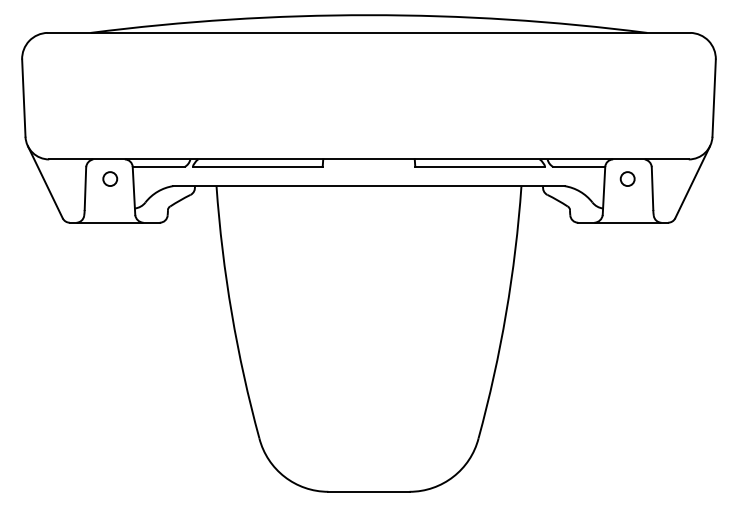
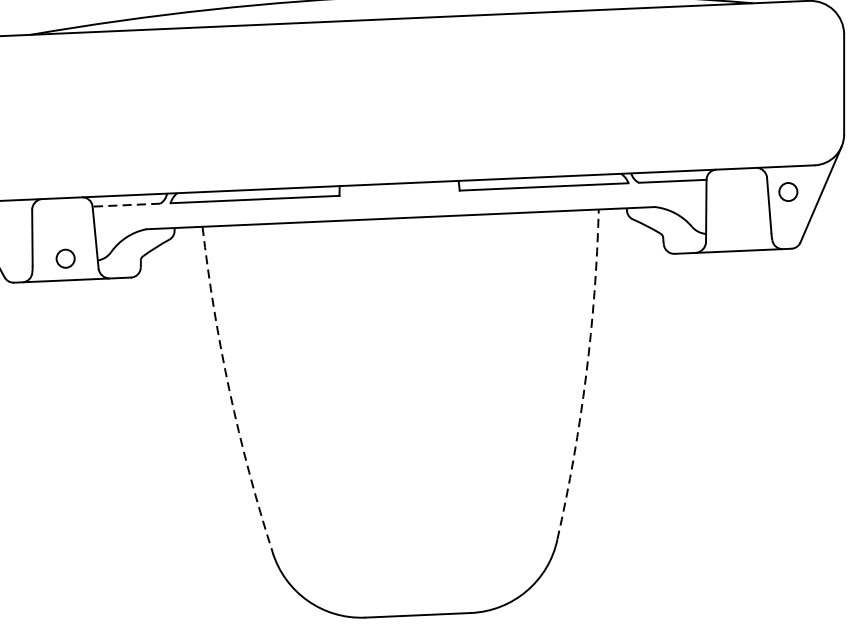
line: (158, 166) -> (126, 204), solid -> dashed
circle: (110, 178) -> (65, 257), moved
circle: (627, 178) -> (788, 191), moved
arc: (231, 313) -> (229, 391), solid -> dashed
arc: (506, 313) -> (586, 375), solid -> dashed

